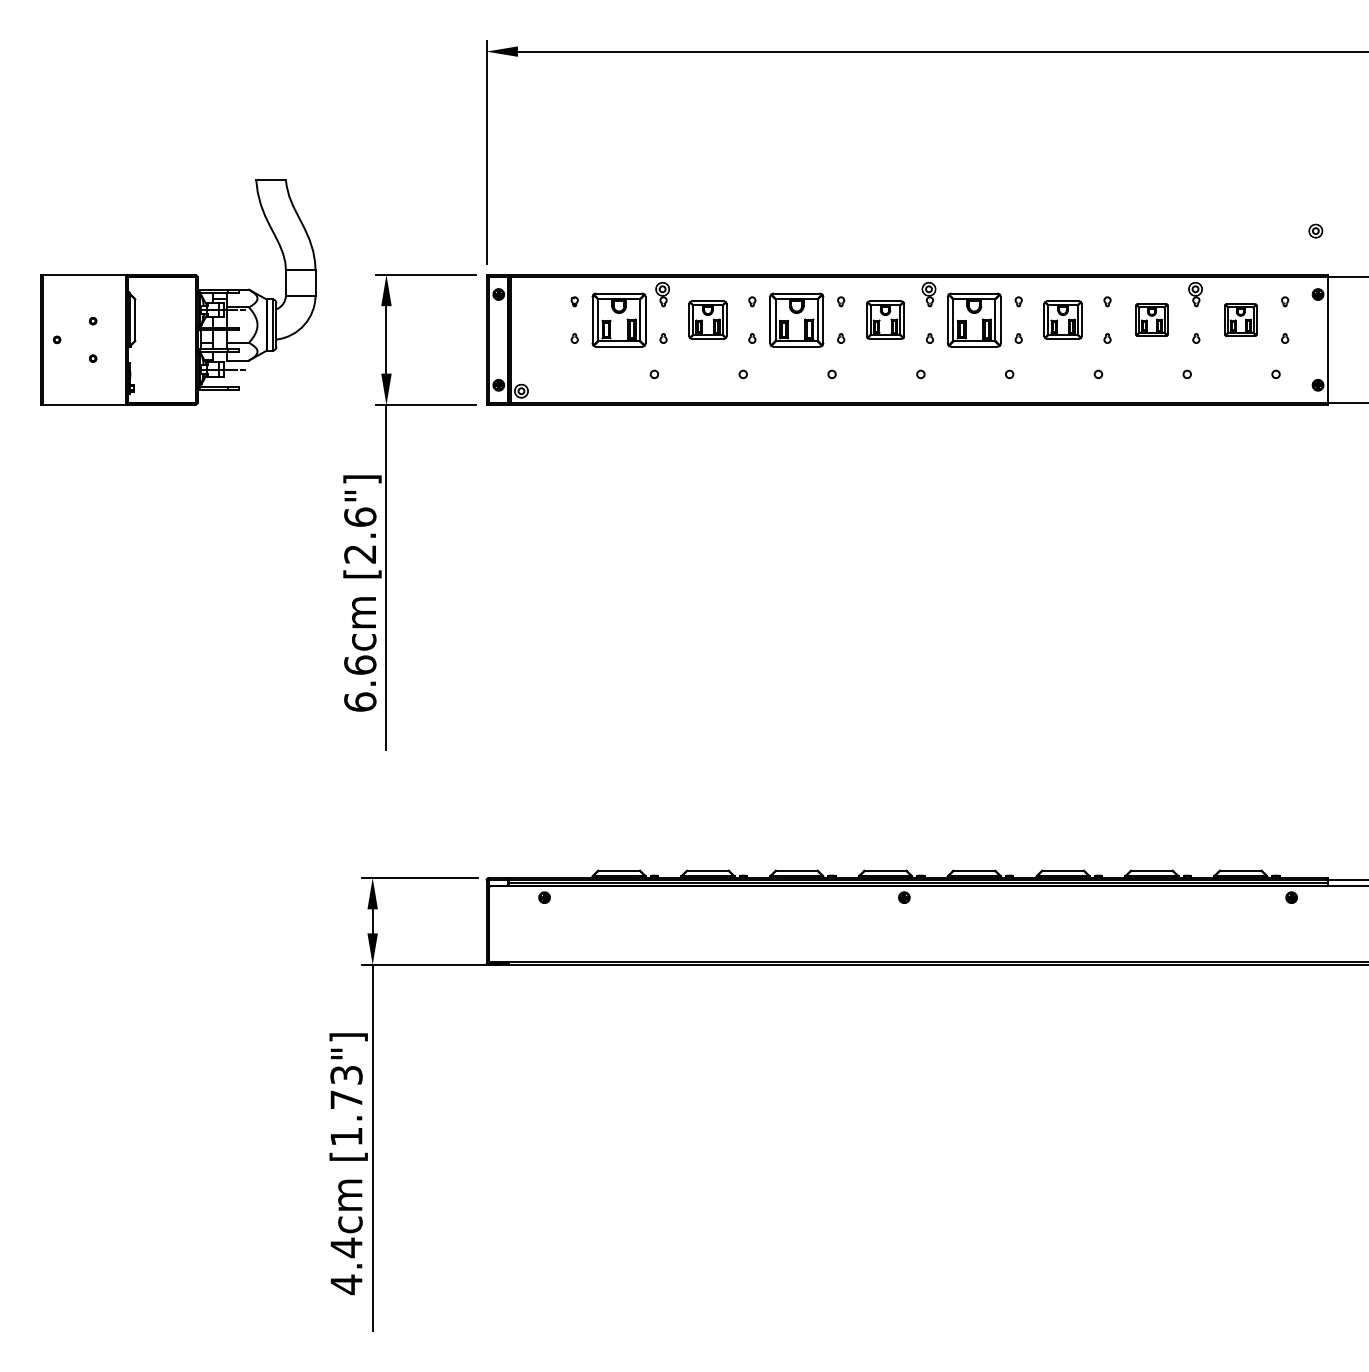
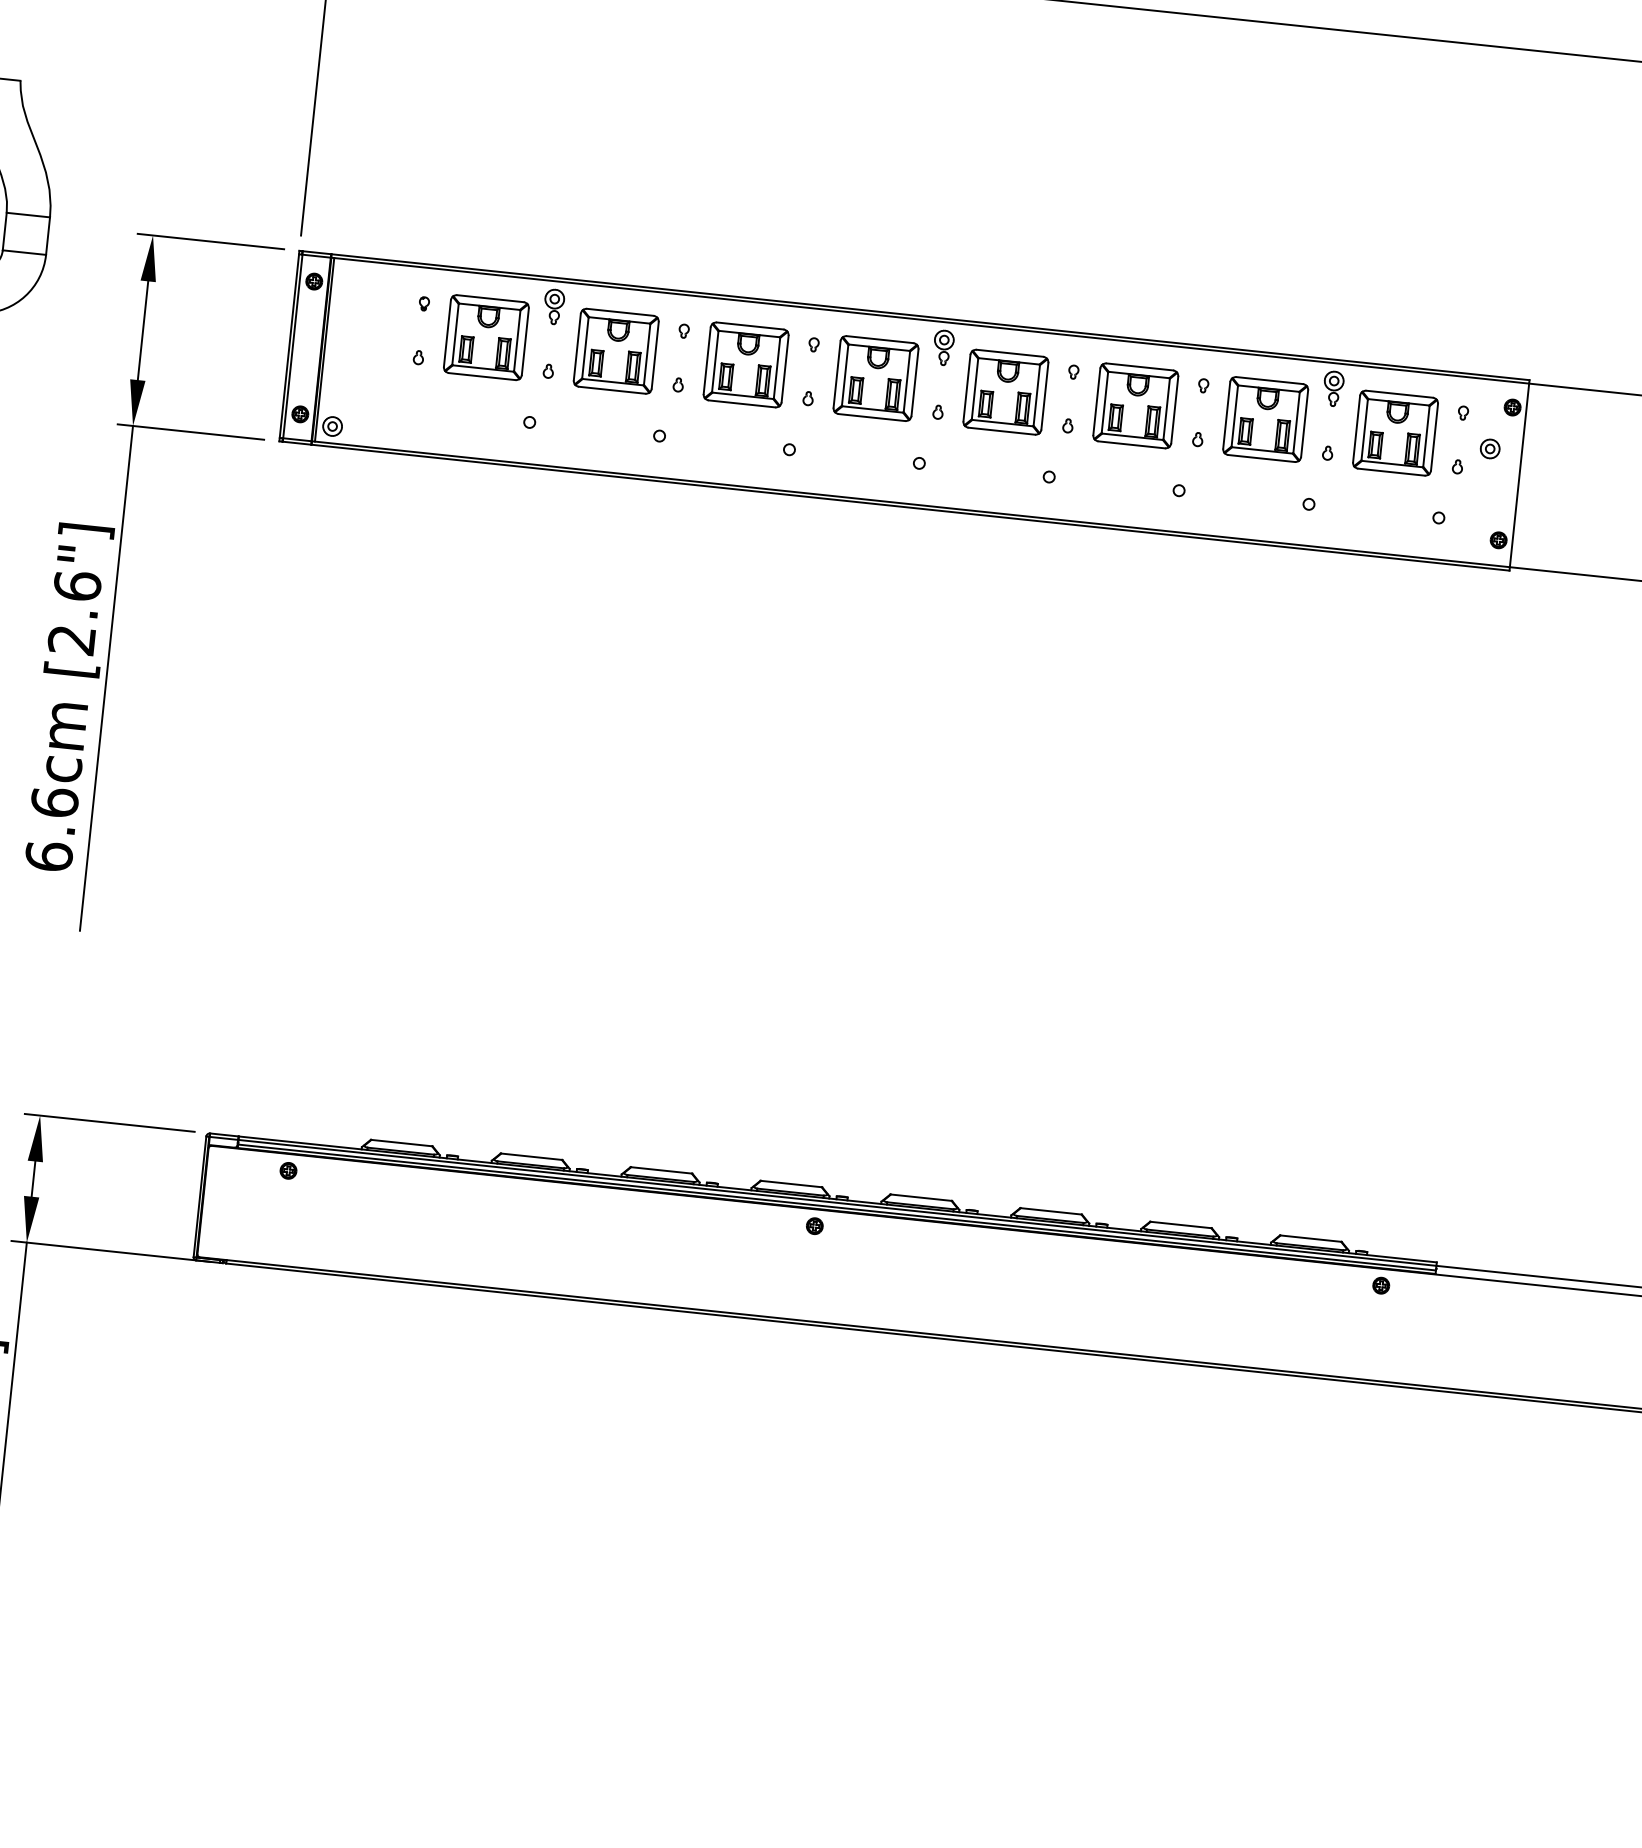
part: (1315, 230) -> (1489, 448), moved
part: (707, 319) -> (615, 350), size x1.43
part: (885, 319) -> (876, 377), size x1.43
part: (1062, 319) -> (1134, 404), size x1.43
part: (1151, 319) -> (1265, 418), size x1.67
part: (1240, 319) -> (1395, 432), size x1.67

